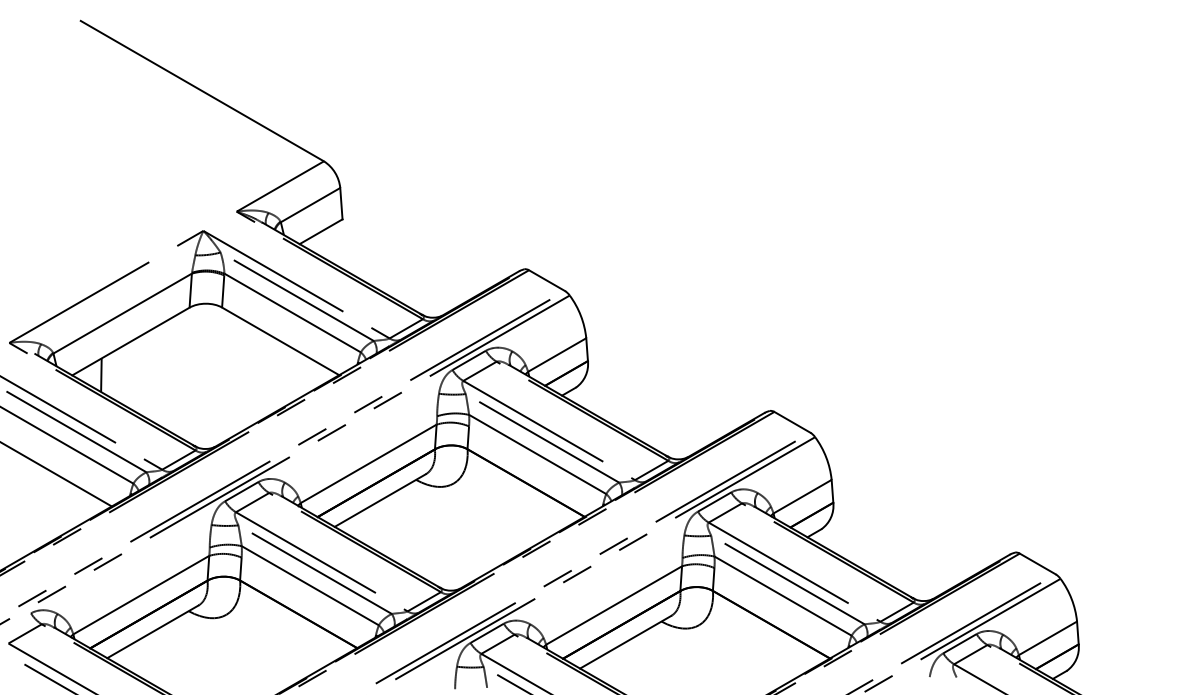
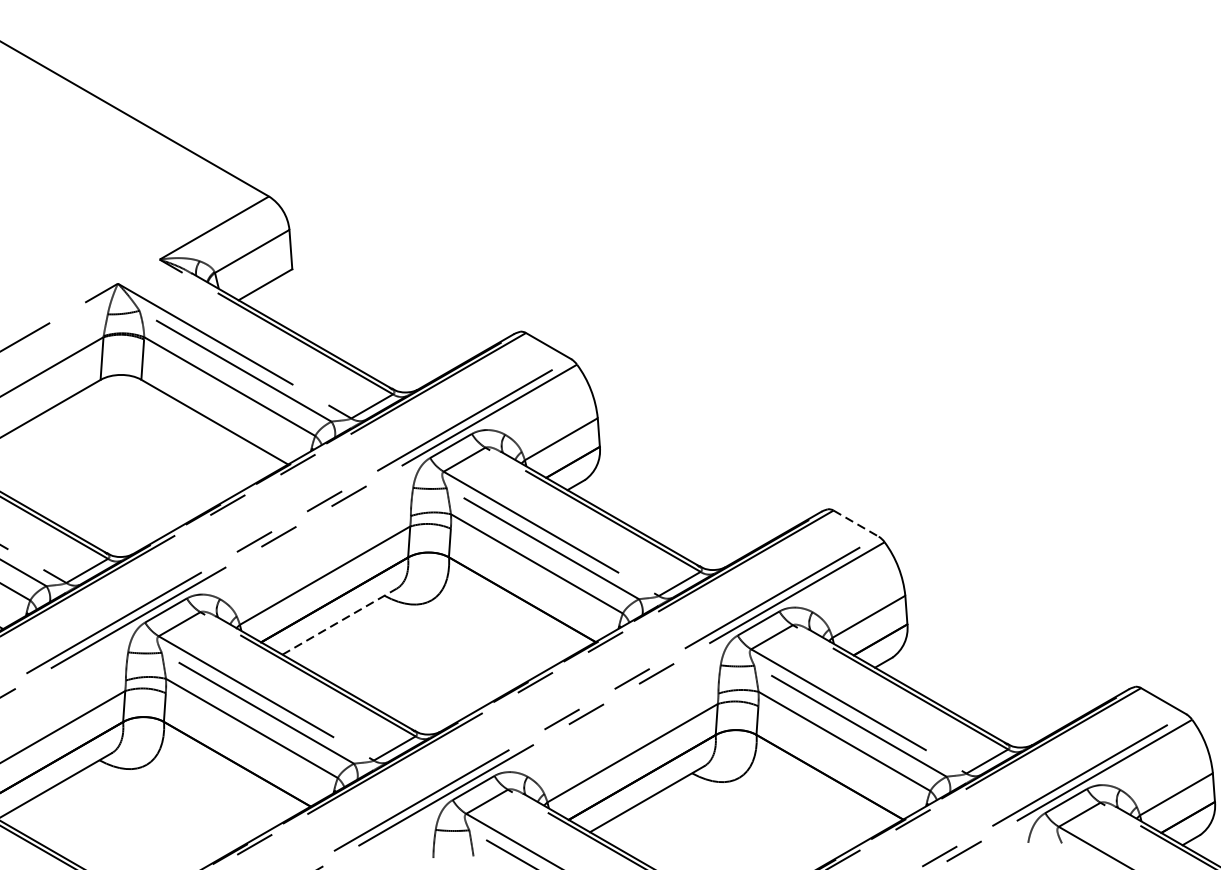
line: (792, 422) -> (856, 523), solid -> dashed
line: (380, 500) -> (339, 621), solid -> dashed

